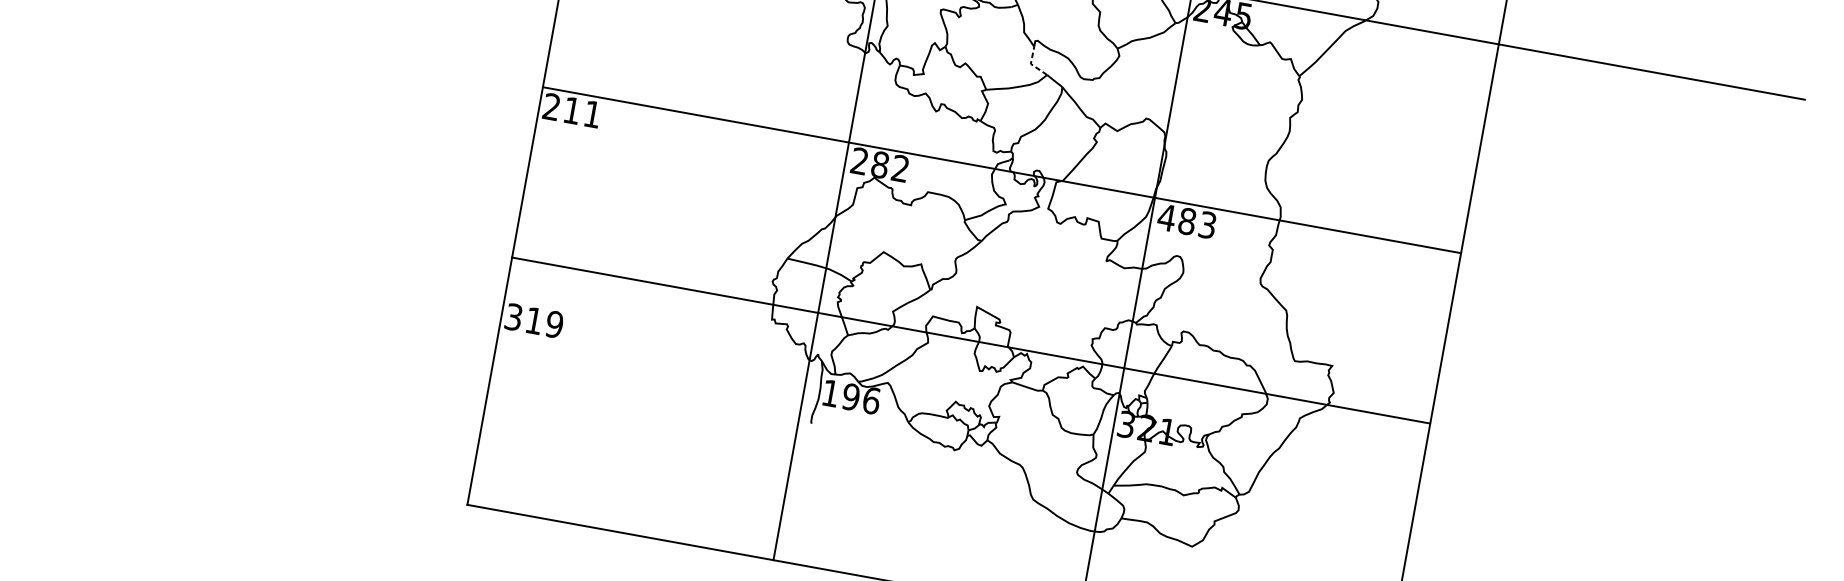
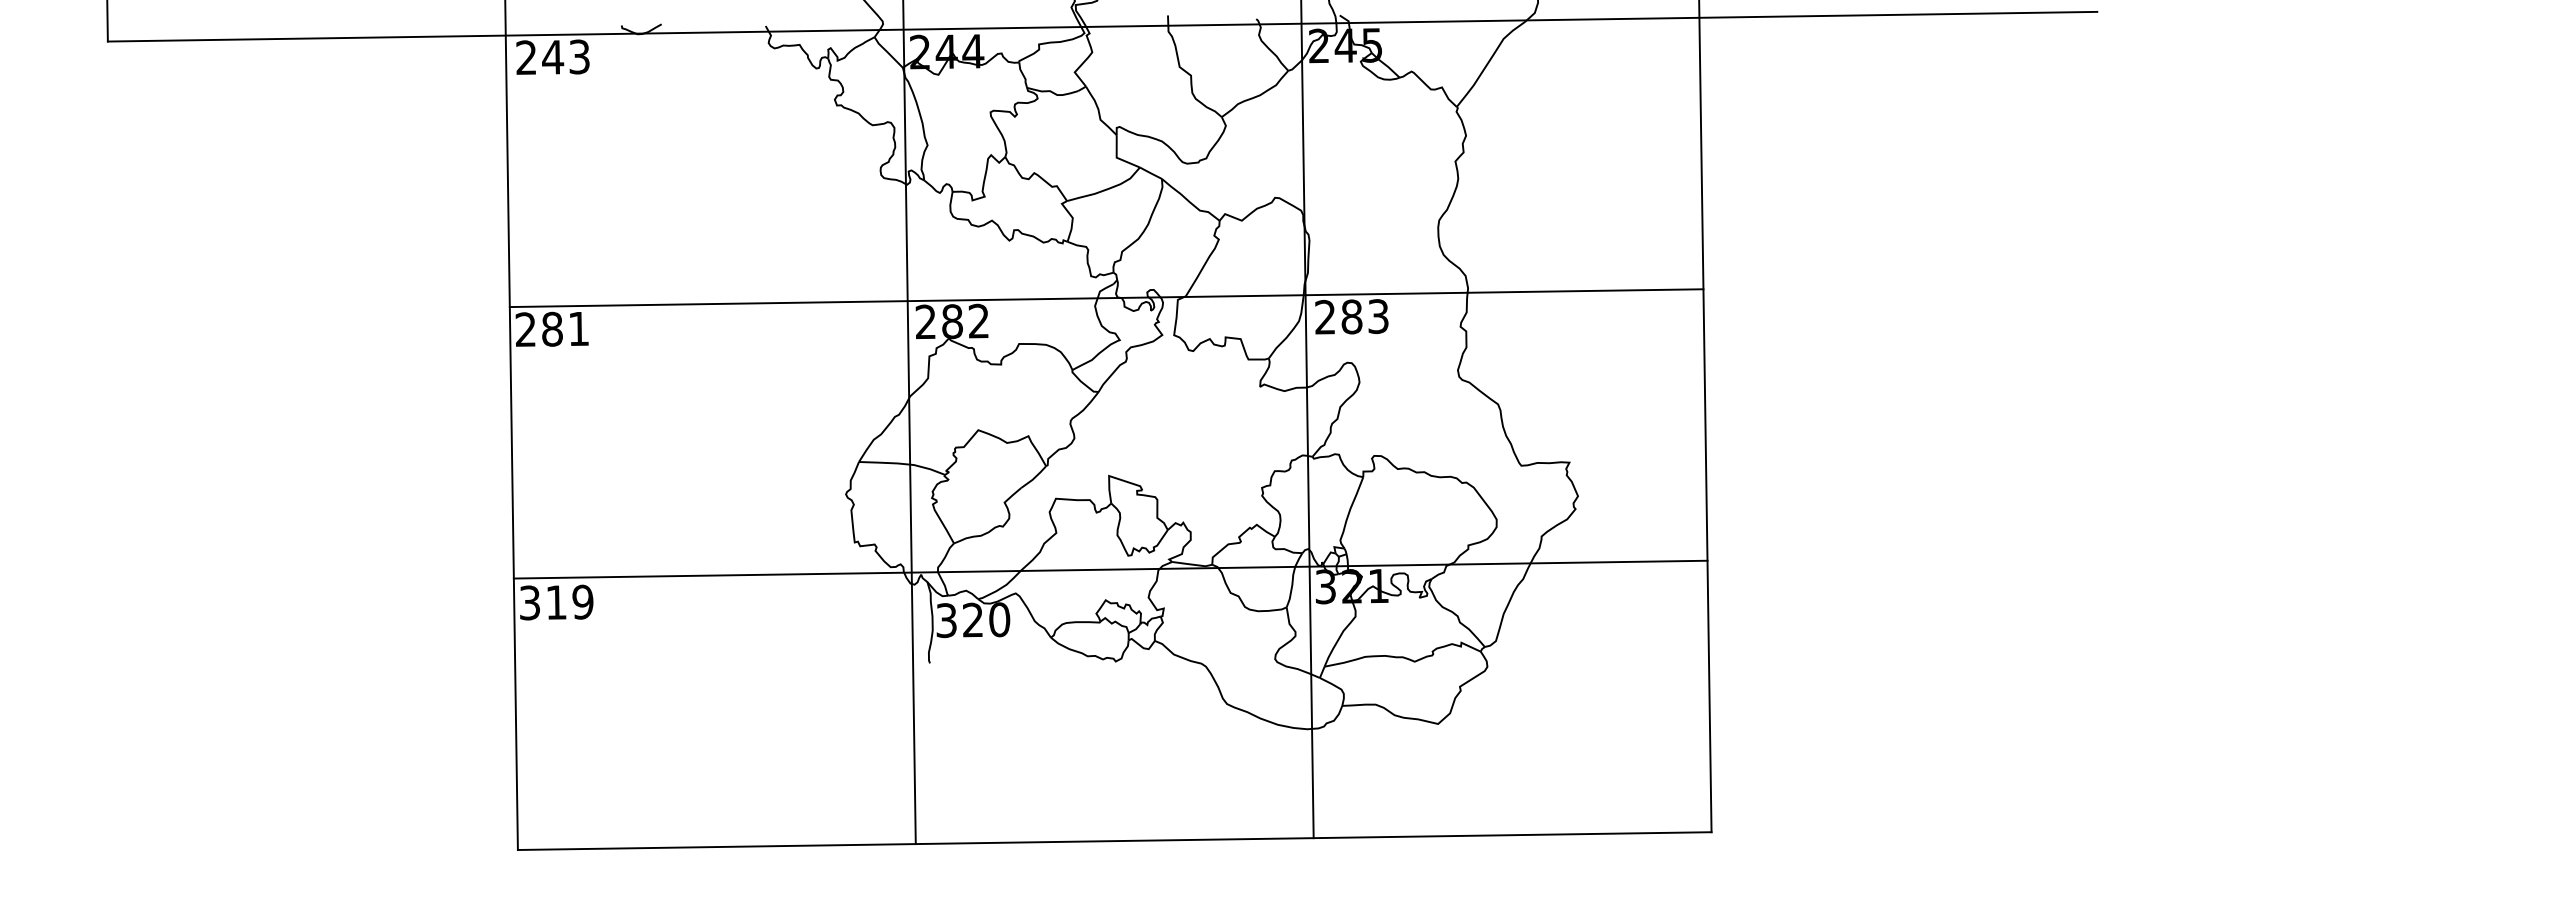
line: (1031, 64) -> (1117, 158), dashed -> solid
text: (572, 110) -> (552, 328), 211 -> 281
text: (1167, 217) -> (1325, 316), 483 -> 283
line: (970, 340) -> (1110, 569), moved
text: (851, 397) -> (973, 620), 196 -> 320

